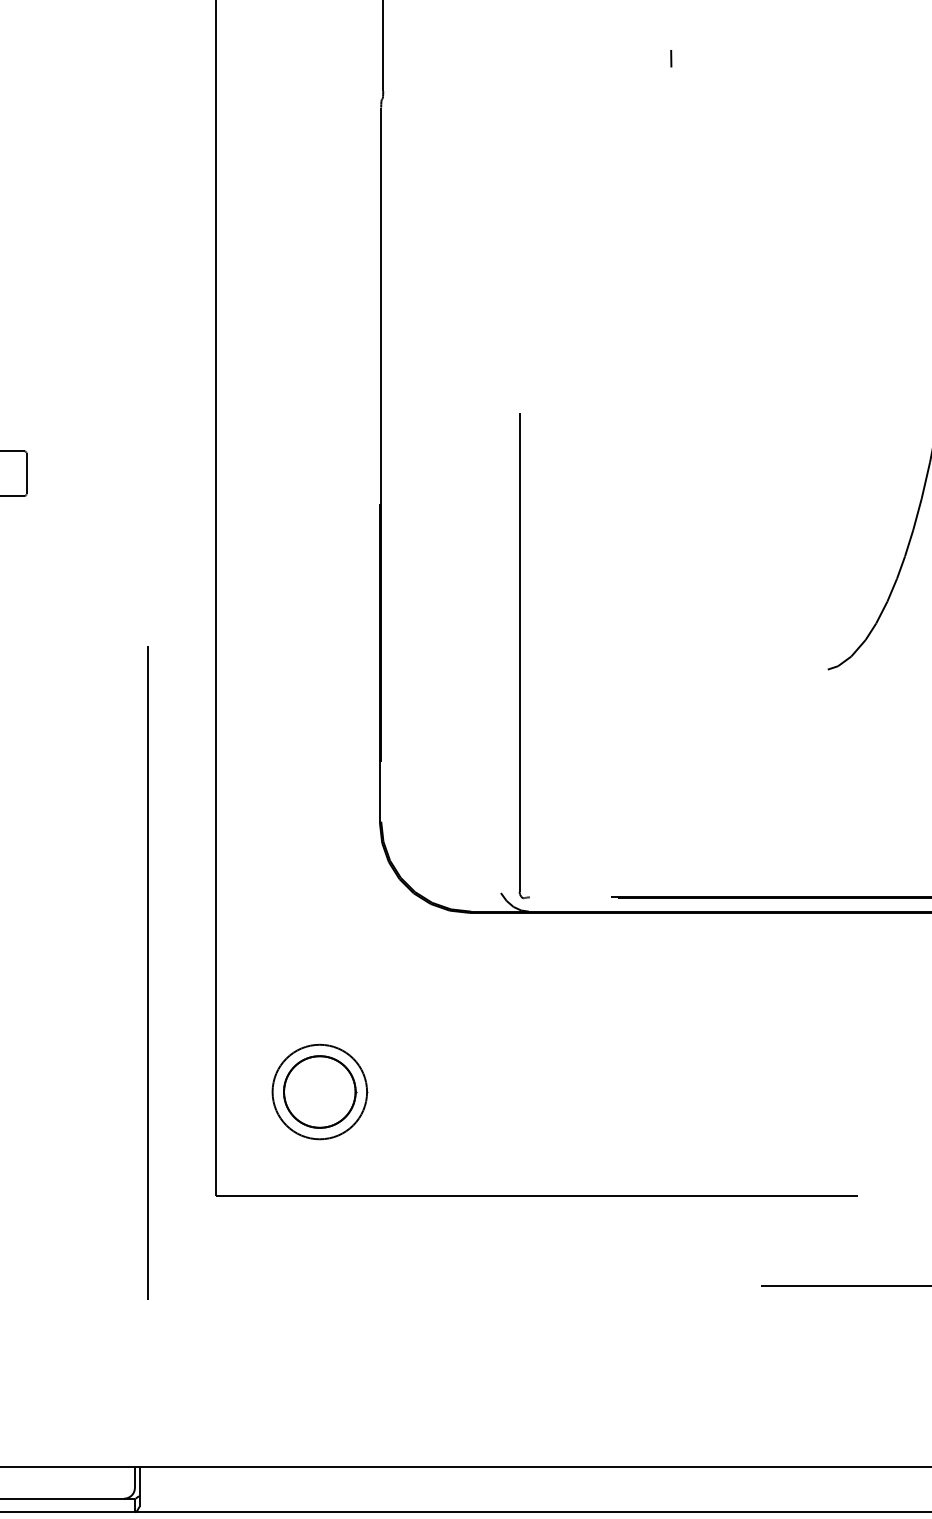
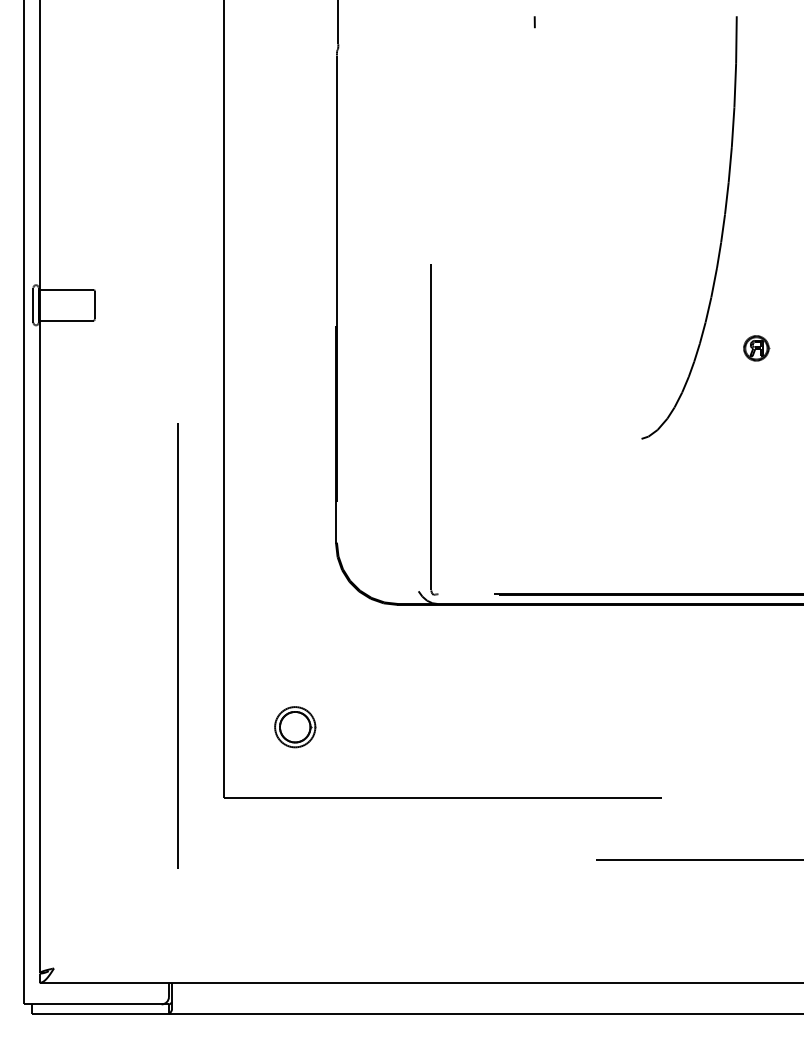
part: (320, 1092) -> (295, 727), size x0.62

